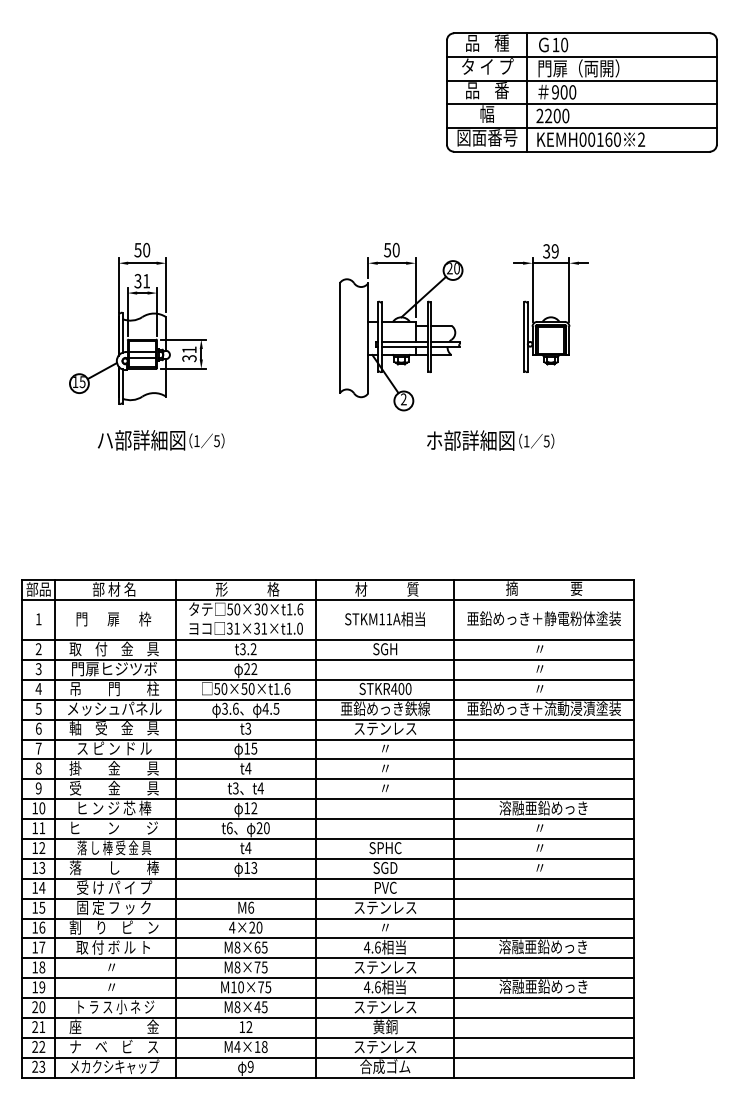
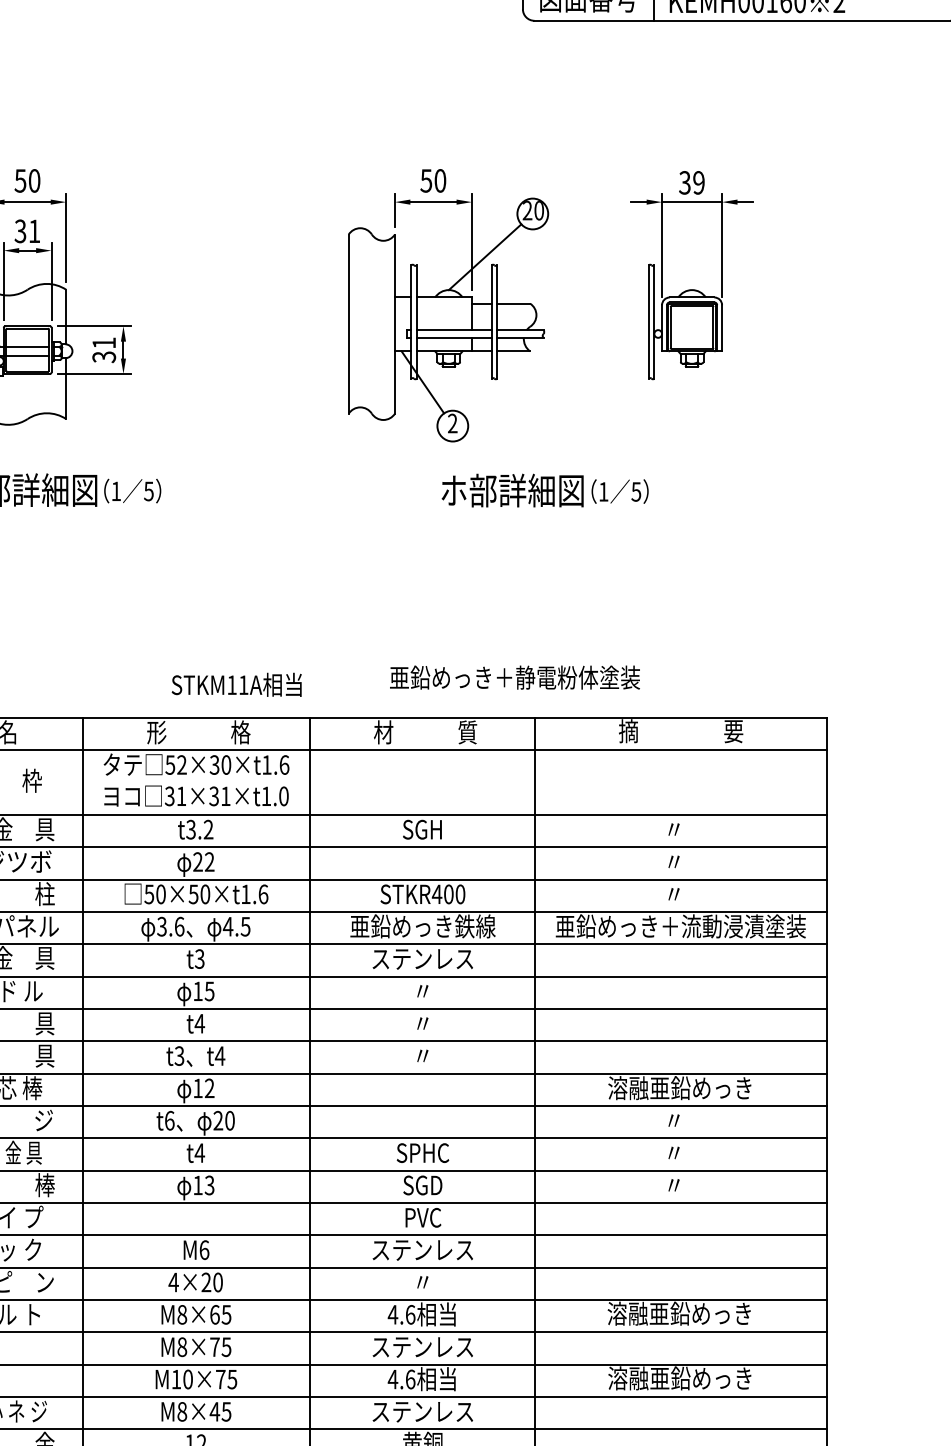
text: (490, 440) -> (544, 490), moved
text: (237, 609) -> (182, 765), 50×30×t1.6 -> 52×30×t1.6
text: (384, 618) -> (235, 683), moved
text: (543, 618) -> (514, 677), moved

